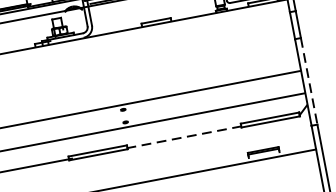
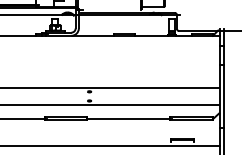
line: (309, 80) -> (224, 96), dashed -> solid
line: (185, 137) -> (129, 119), dashed -> solid

